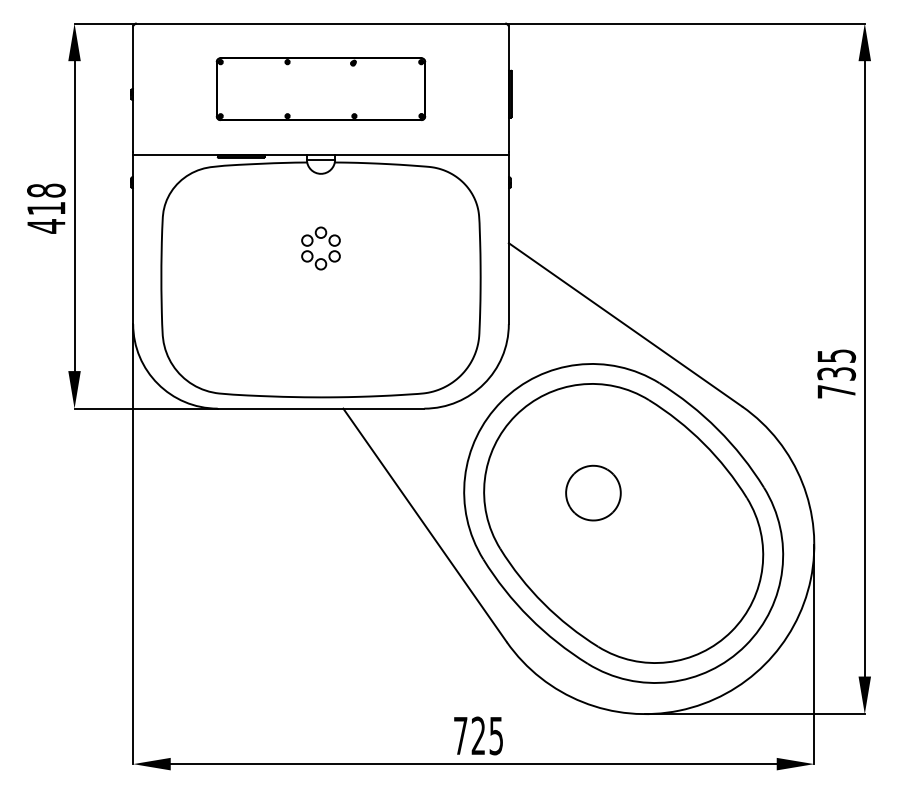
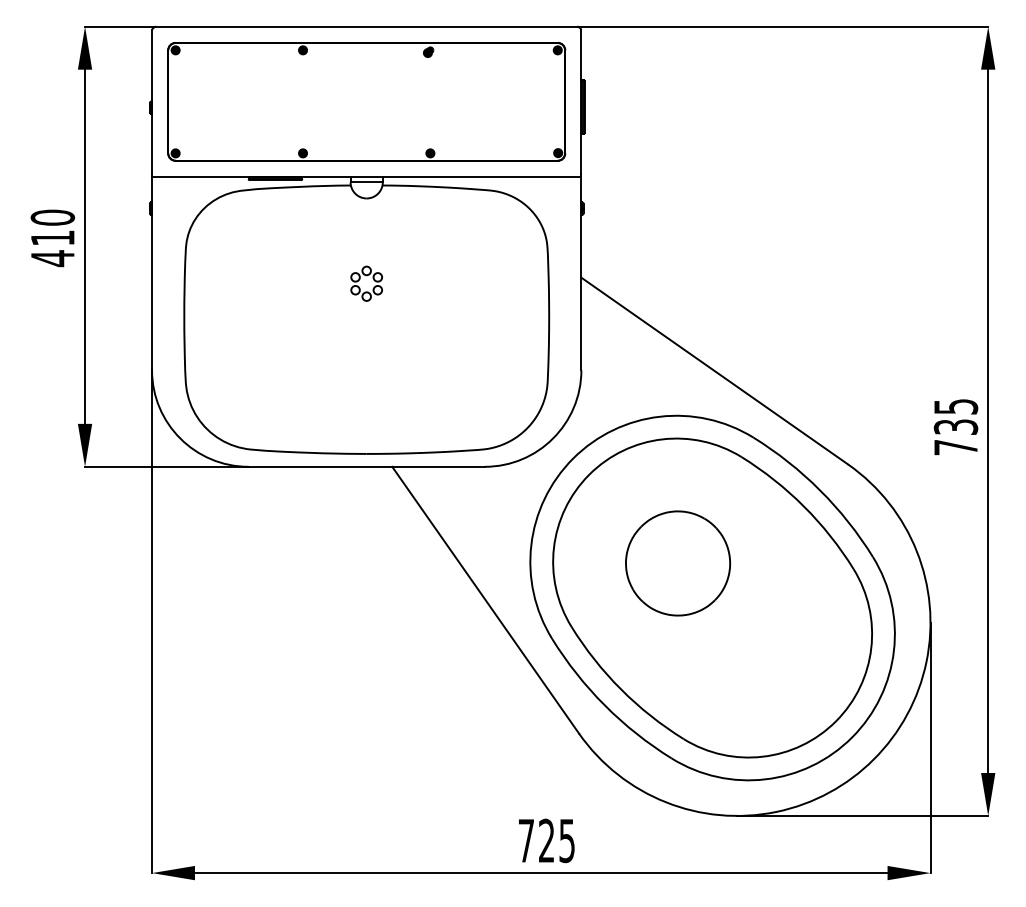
part: (320, 88) -> (366, 100), size x1.67
text: (46, 190) -> (52, 217), 418 -> 410
part: (320, 248) -> (366, 283), size x0.71
part: (593, 492) -> (678, 562), size x1.67

